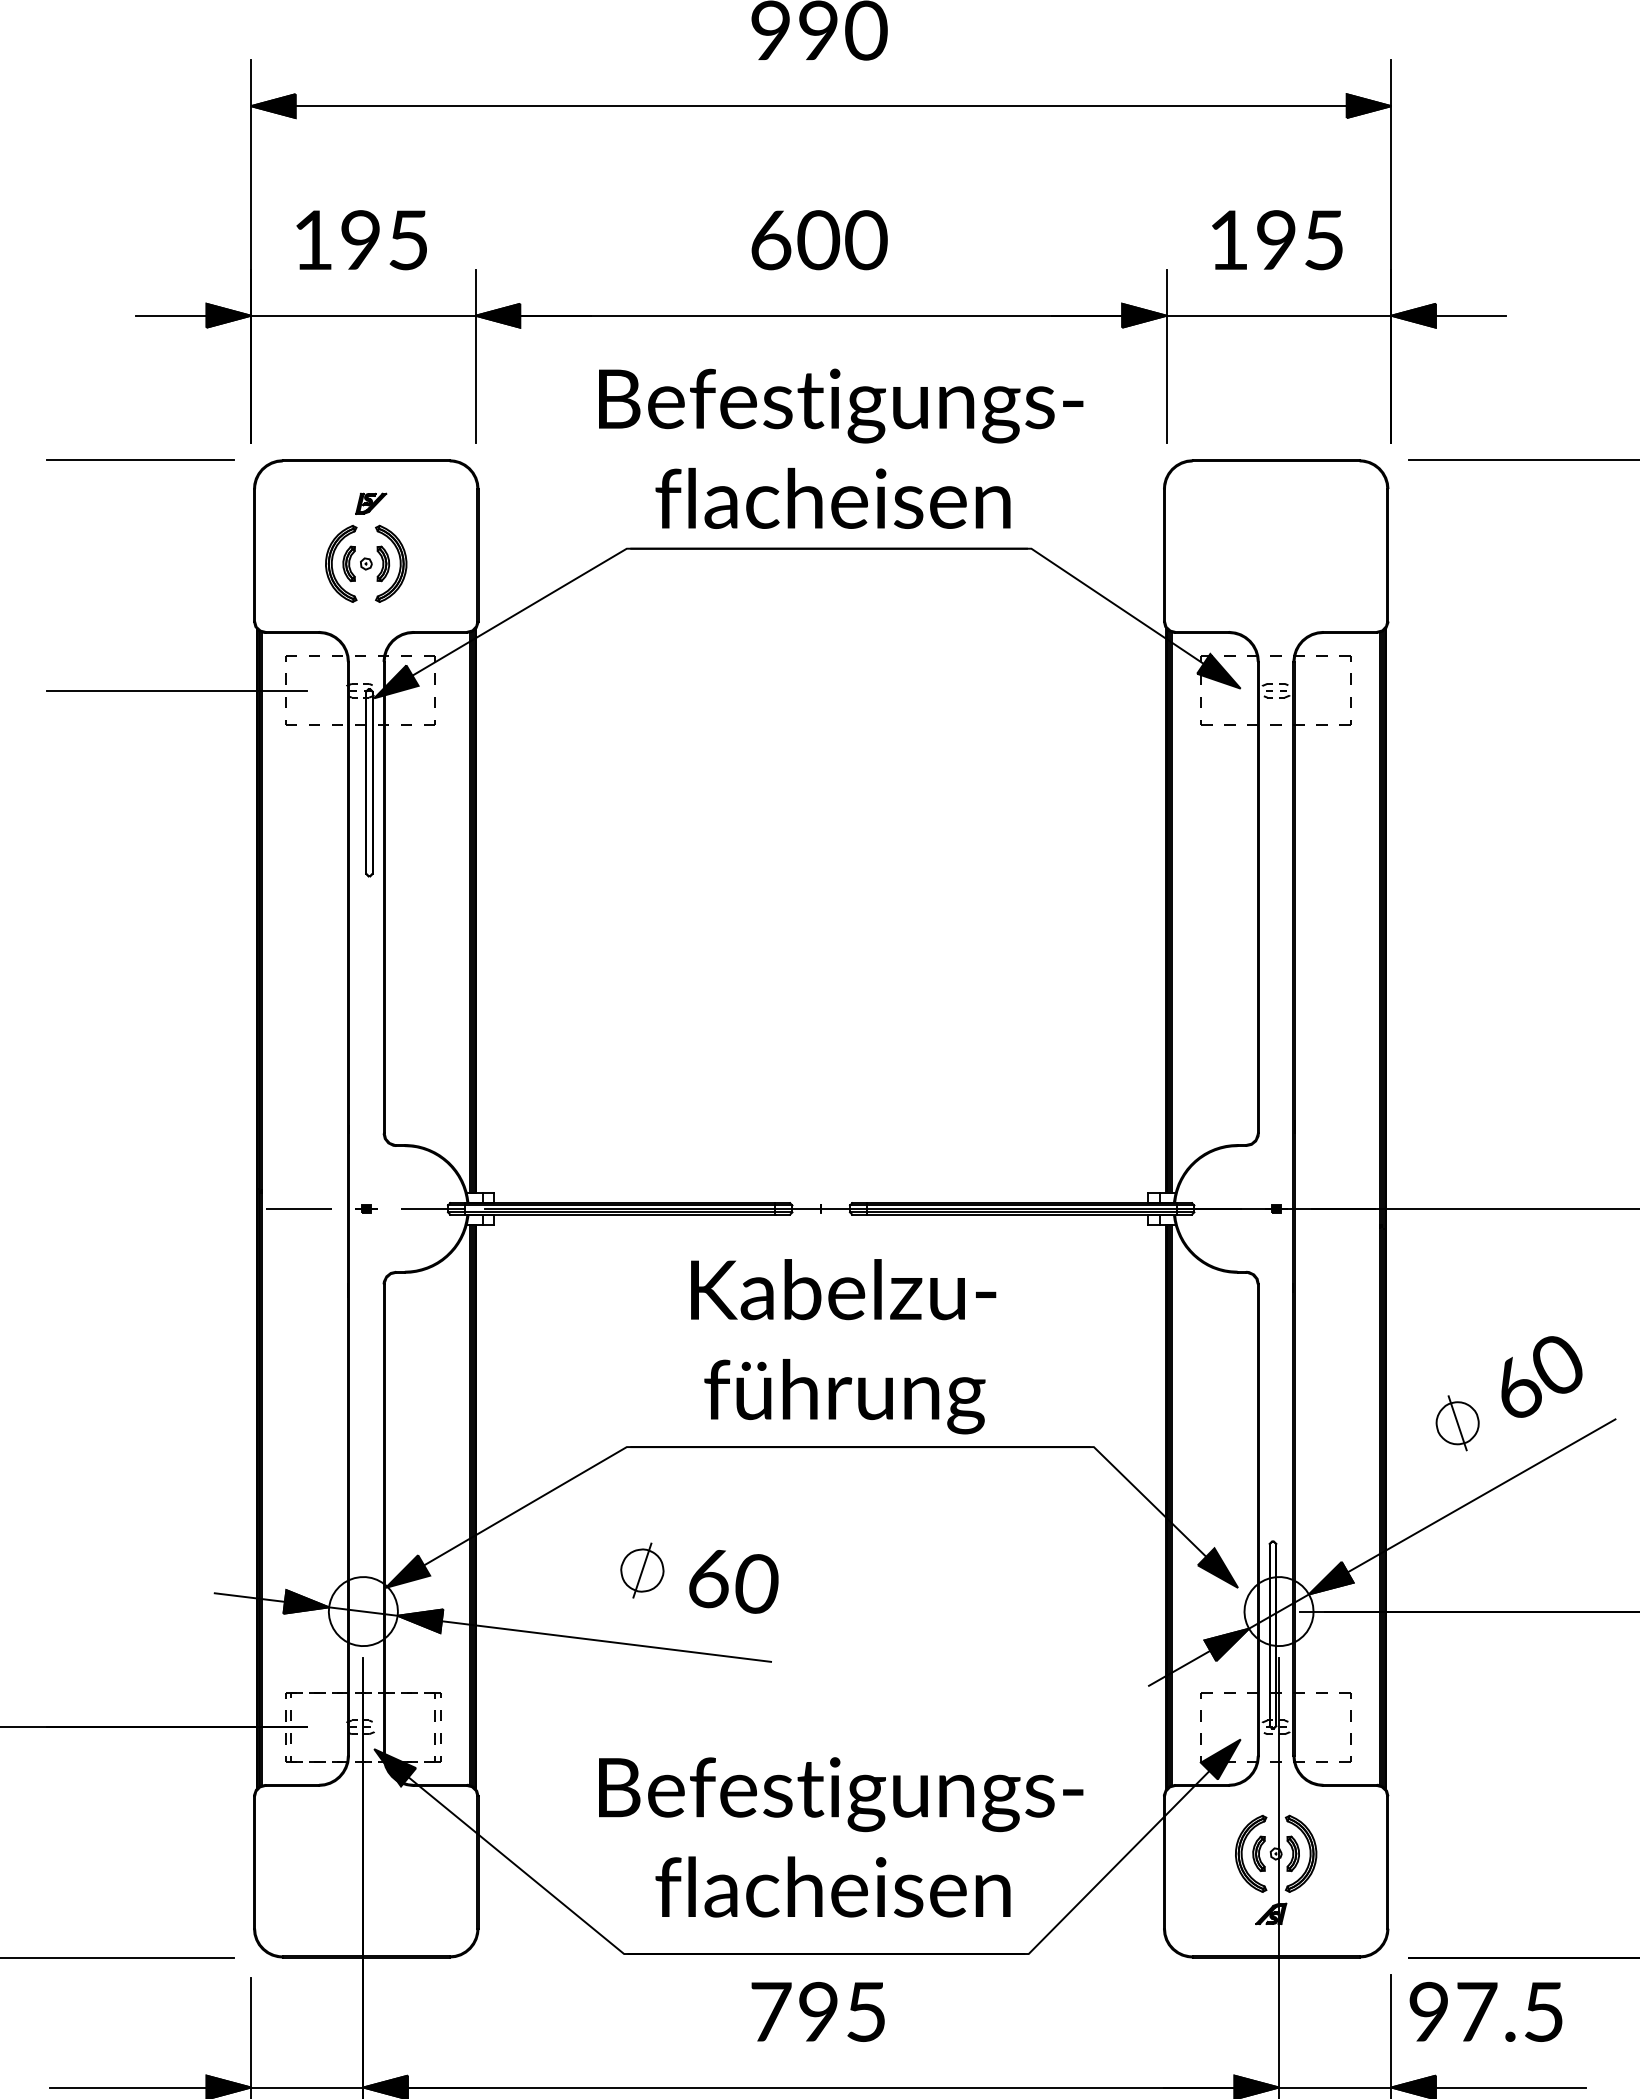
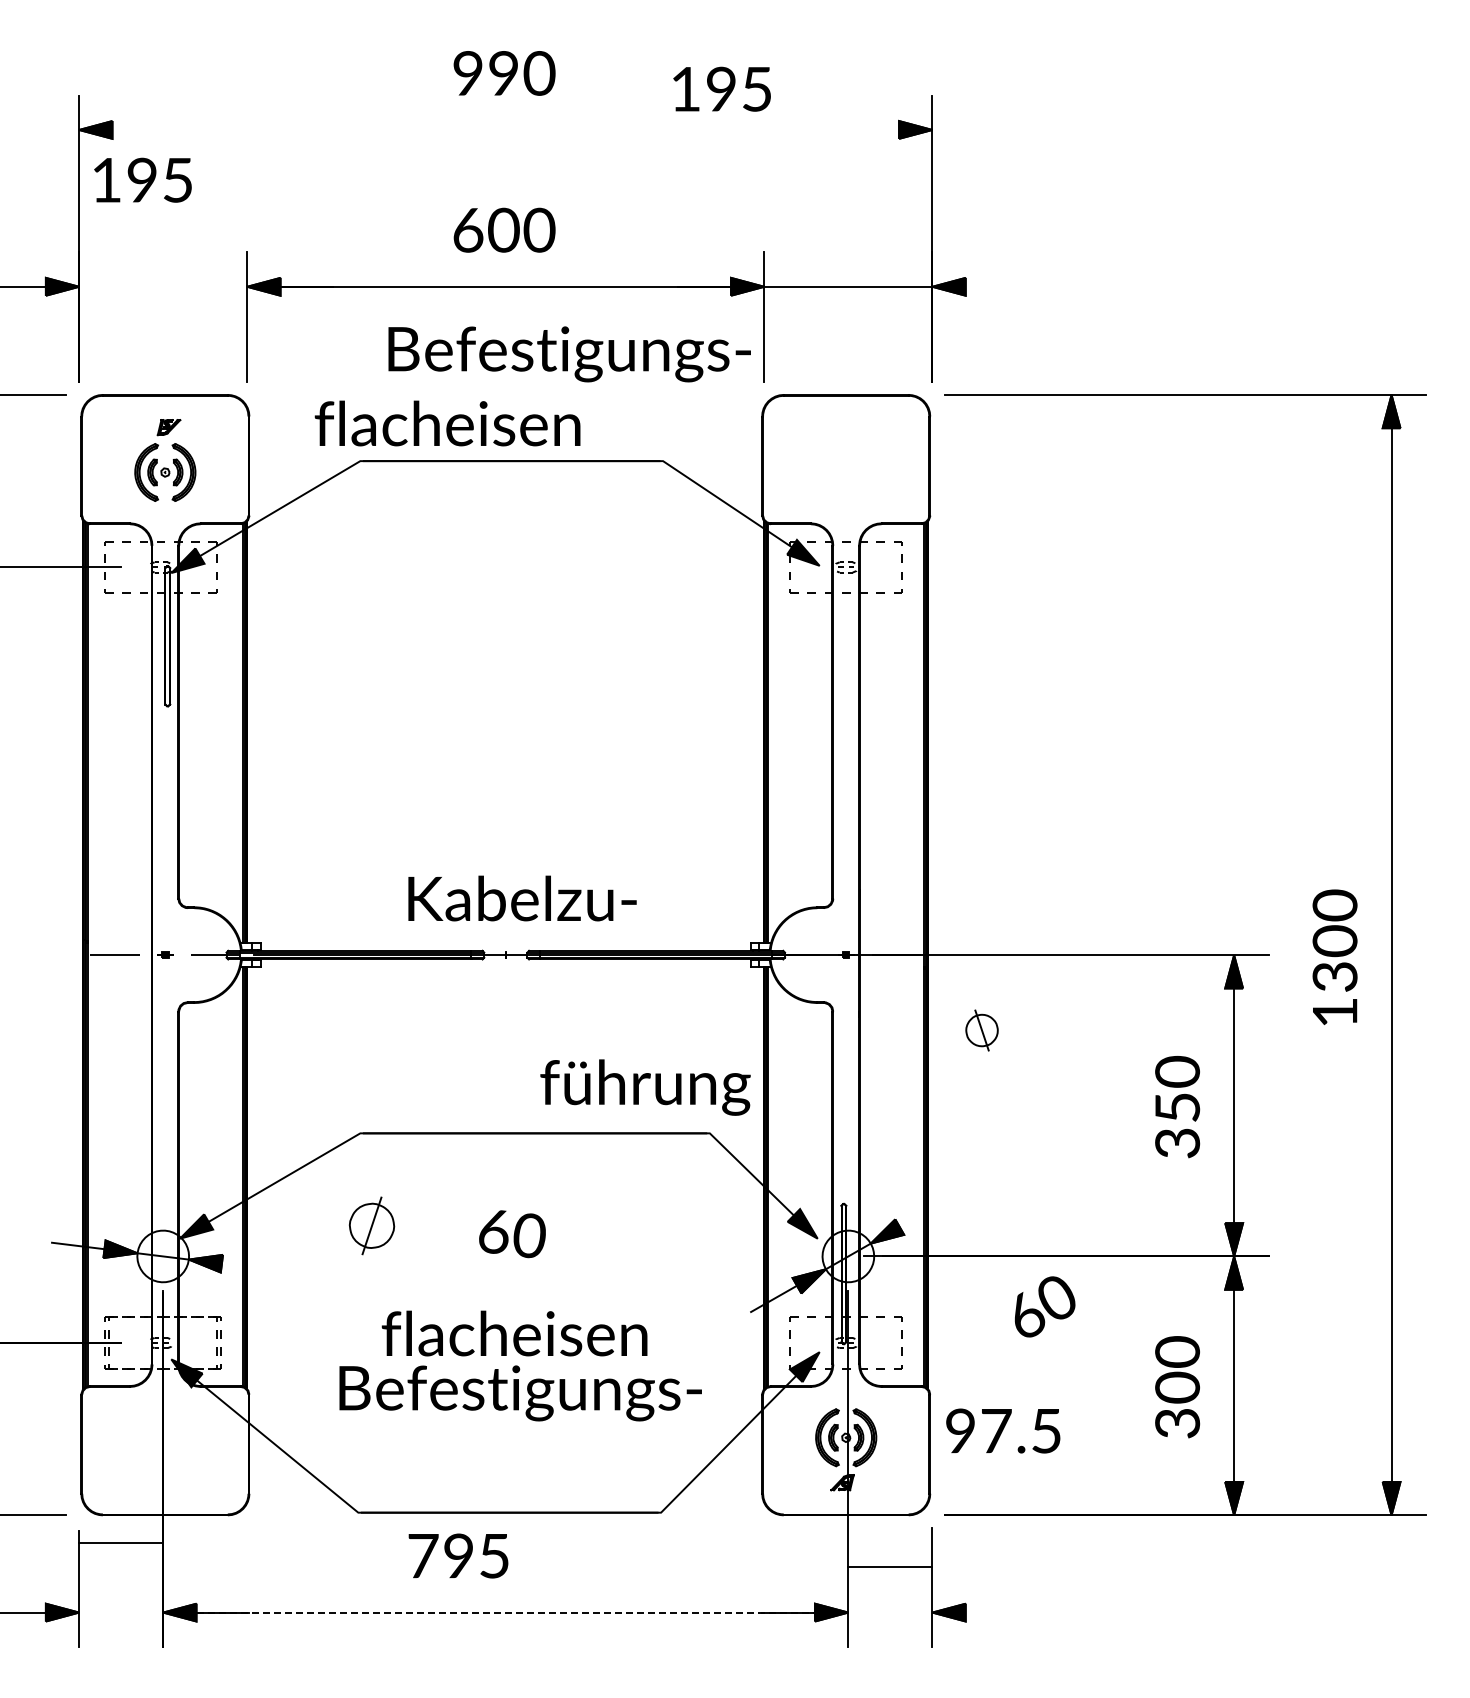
line: (820, 105) -> (505, 129), removed
text: (361, 239) -> (142, 179), moved
text: (1276, 239) -> (721, 88), moved
line: (363, 315) -> (163, 286), removed
line: (1470, 315) -> (991, 286), removed
text: (840, 406) -> (569, 354), moved
text: (832, 498) -> (447, 423), moved
text: (843, 1289) -> (522, 898), moved
text: (1542, 1376) -> (1045, 1306), moved
text: (844, 1396) -> (645, 1087), moved
part: (1456, 1423) -> (981, 1030), moved
line: (1480, 1495) -> (999, 1169), removed
part: (641, 1570) -> (371, 1225), size x1.4
text: (733, 1582) -> (512, 1234), moved
line: (605, 1641) -> (344, 1278), removed
text: (832, 1886) -> (514, 1333), moved
text: (818, 2011) -> (458, 1555), moved
text: (1486, 2011) -> (1003, 1430), moved
line: (307, 2087) -> (121, 1542), moved
line: (822, 2087) -> (506, 1612), solid -> dashed
line: (1335, 2087) -> (890, 1566), moved
line: (1510, 2087) -> (1021, 1612), removed

